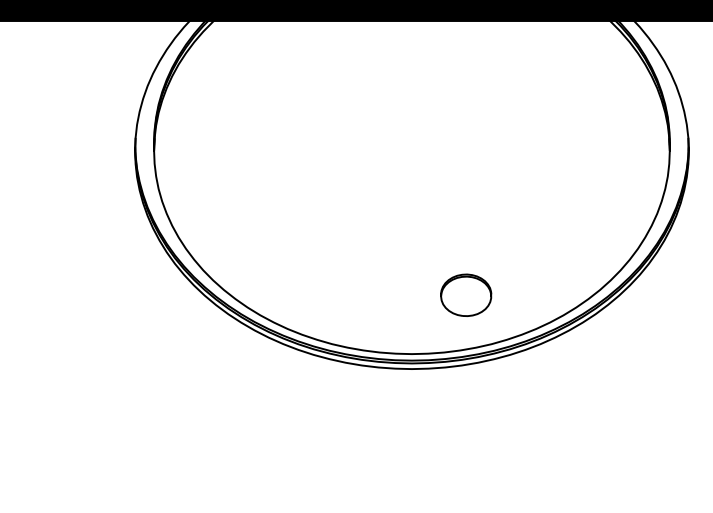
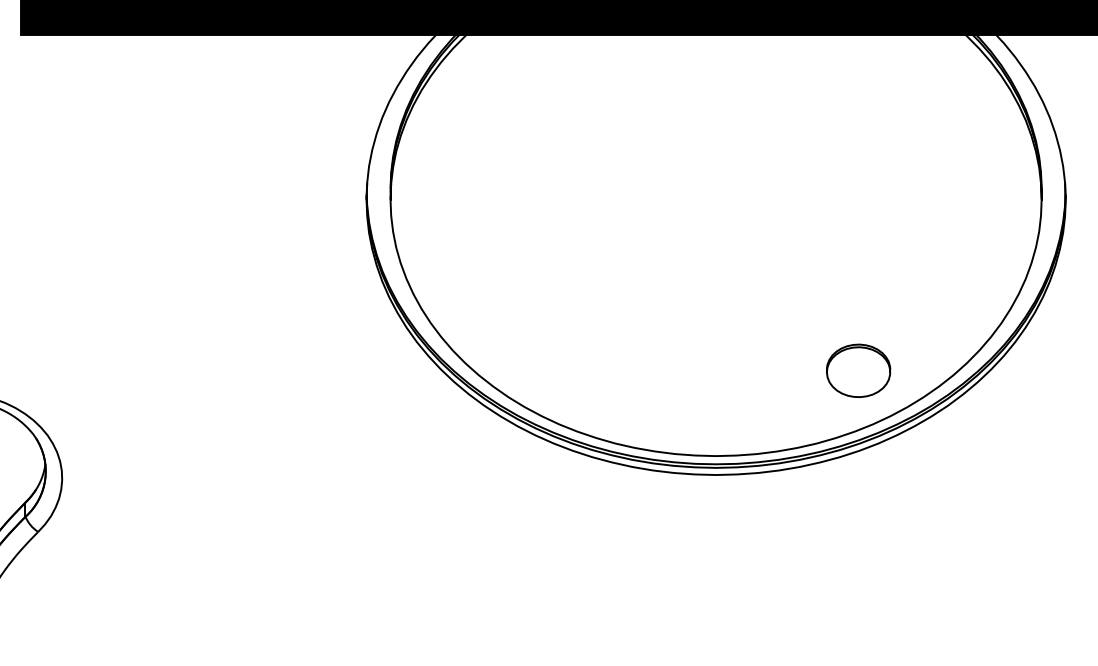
part: (466, 295) -> (858, 370), moved

